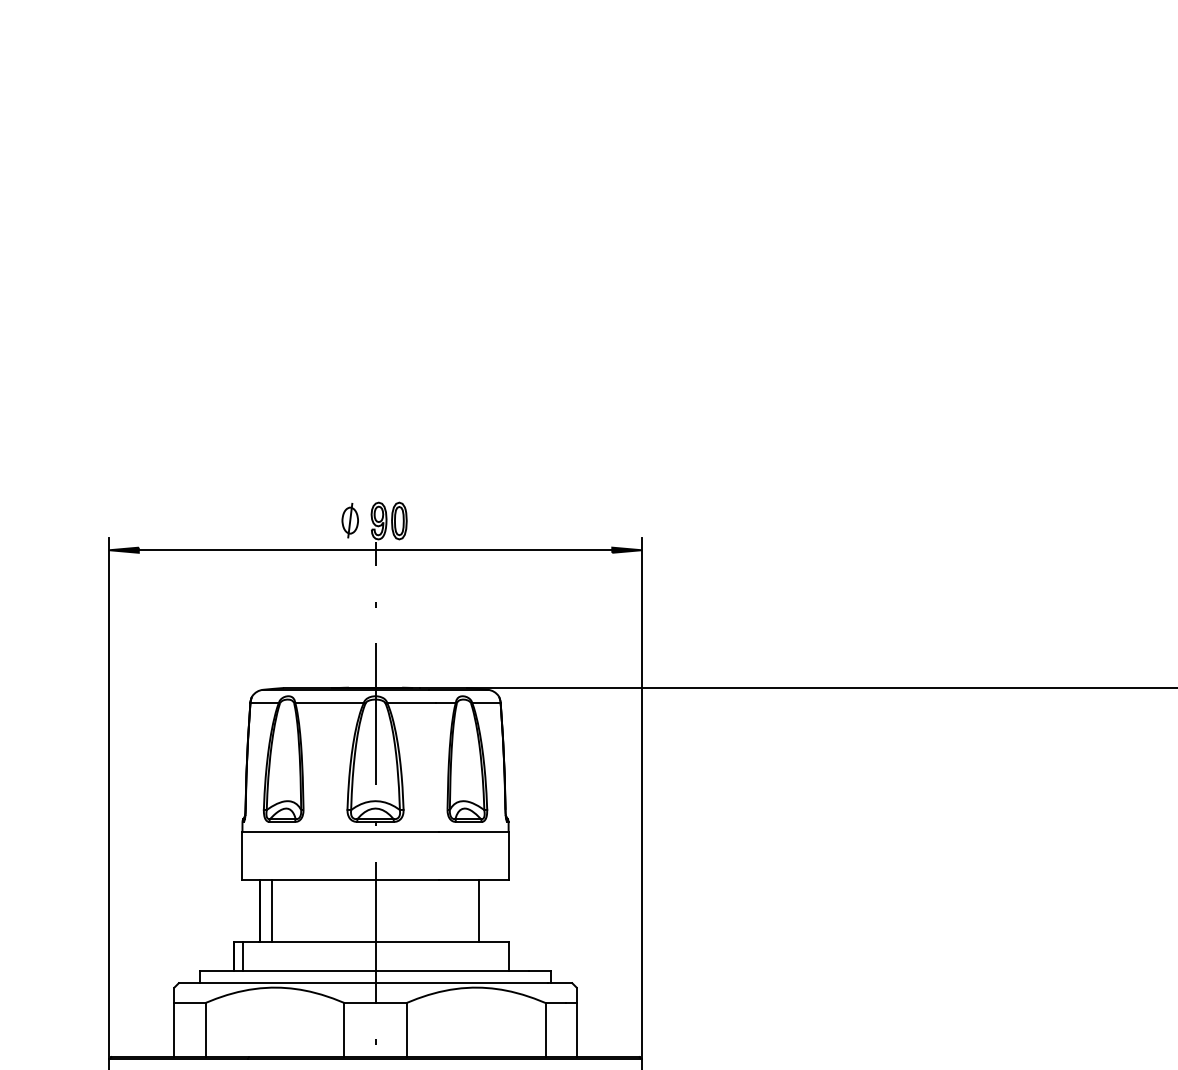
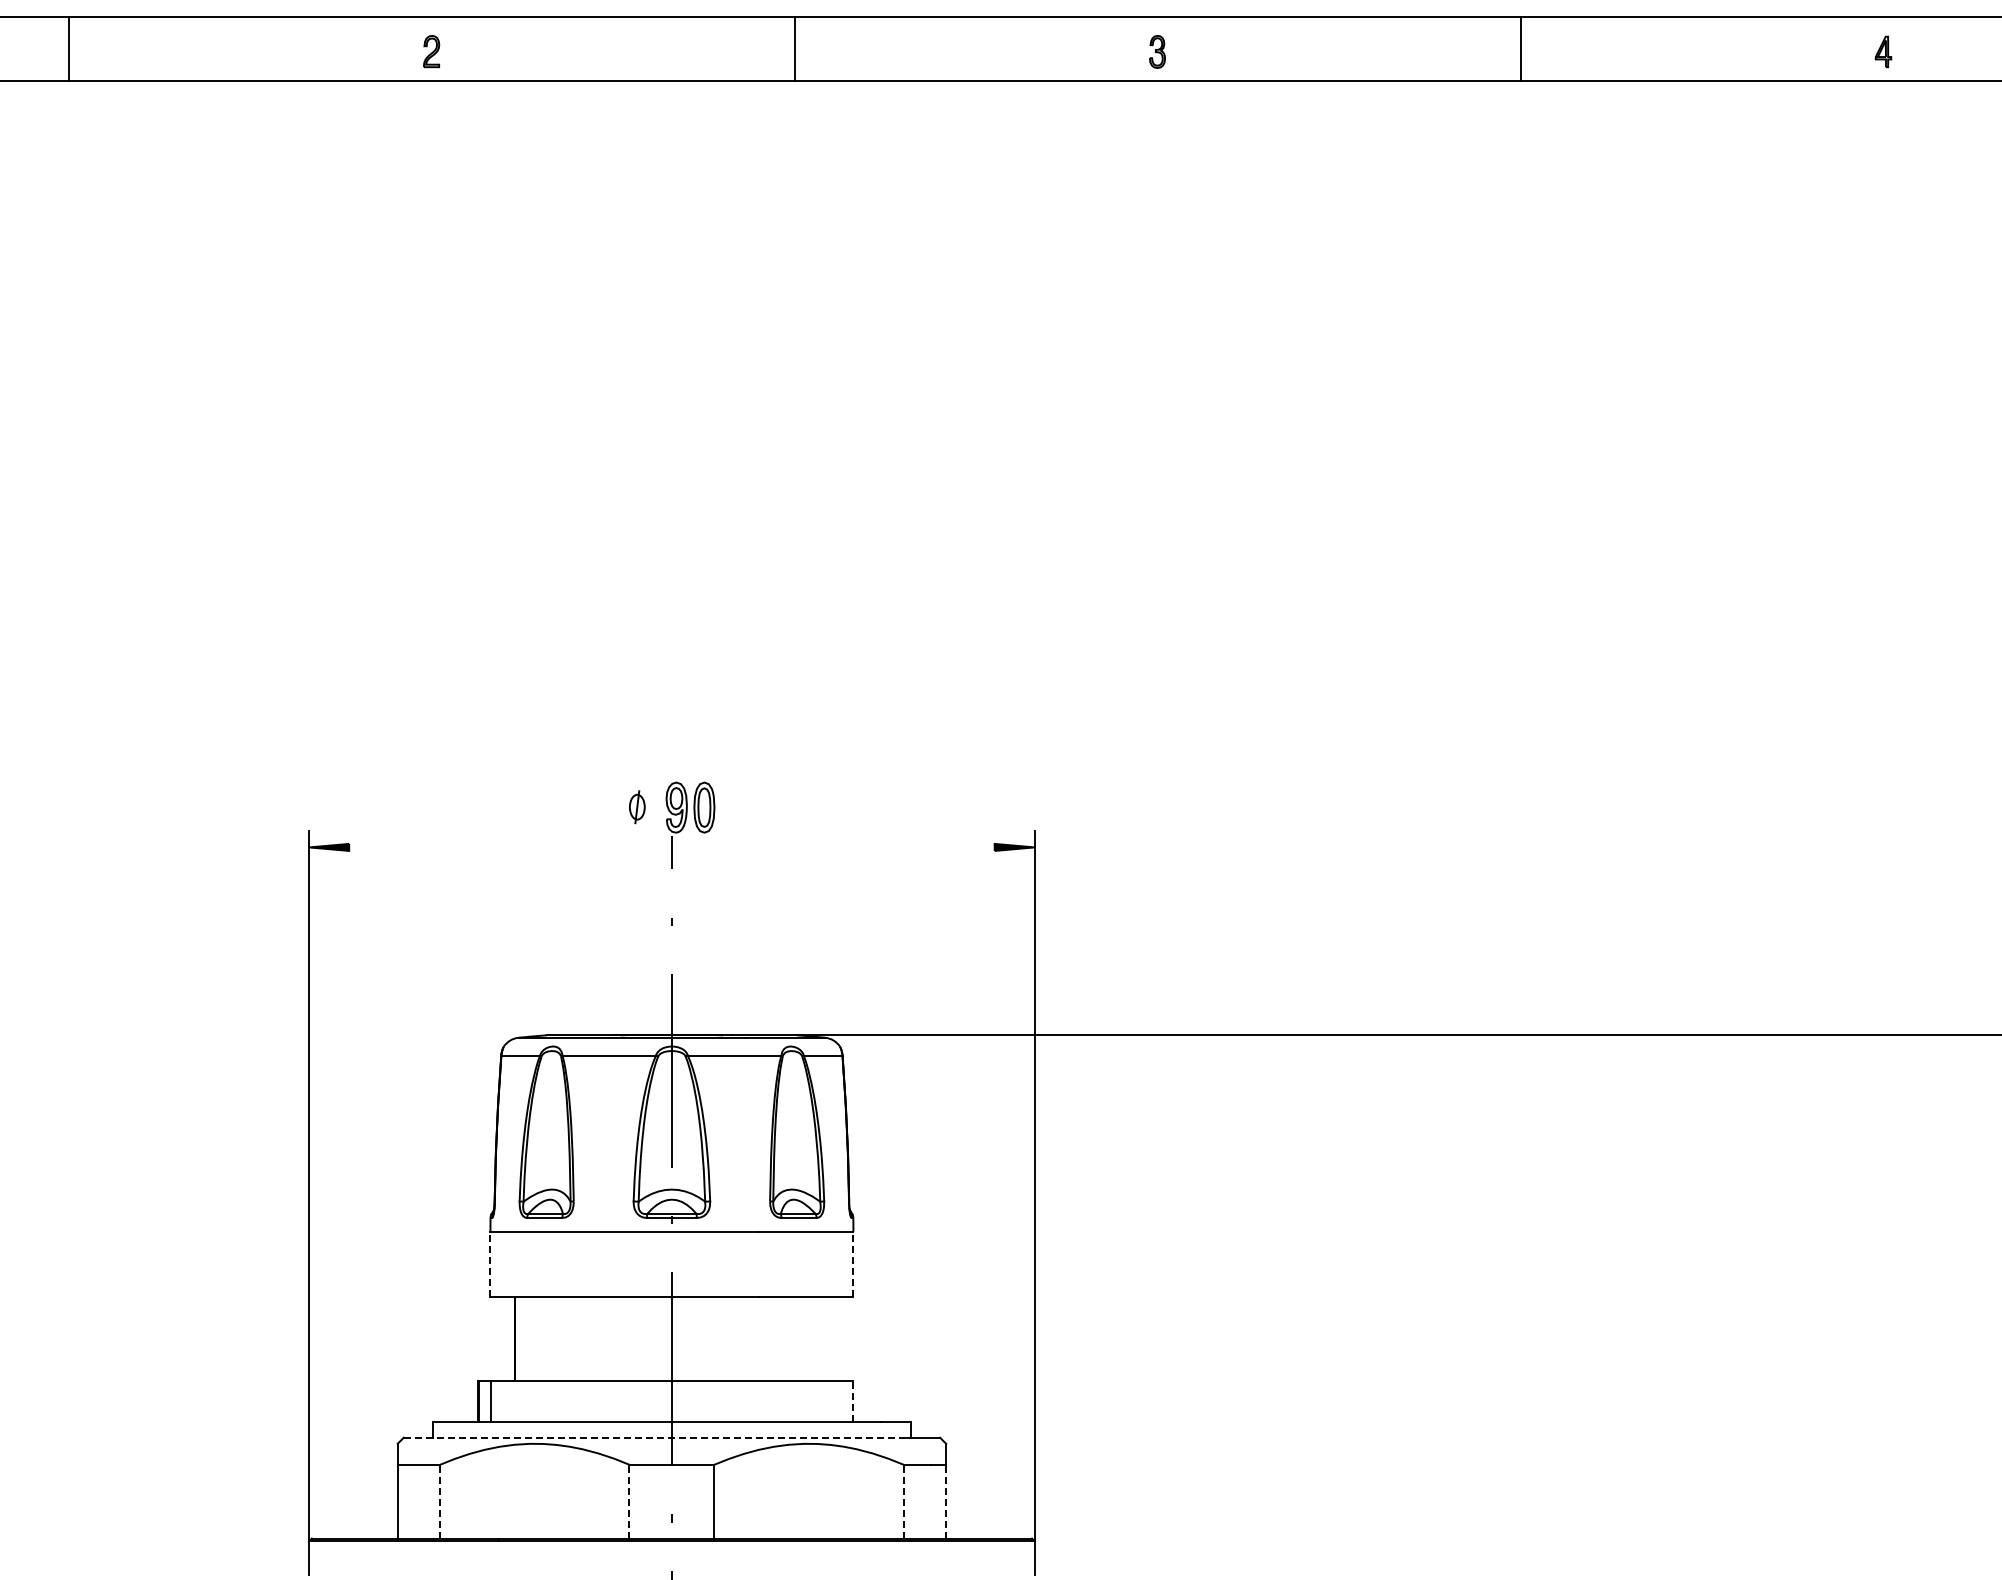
part: (349, 520) -> (636, 807), size x0.7
line: (375, 550) -> (671, 847), removed
line: (242, 855) -> (490, 1263), solid -> dashed
line: (508, 855) -> (853, 1263), solid -> dashed
line: (272, 910) -> (531, 1338), removed
line: (479, 910) -> (813, 1338), removed
line: (508, 955) -> (853, 1400), solid -> dashed
line: (363, 982) -> (655, 1437), solid -> dashed
line: (205, 1029) -> (440, 1501), solid -> dashed
line: (344, 1029) -> (629, 1501), solid -> dashed
line: (545, 1029) -> (903, 1501), solid -> dashed
line: (576, 1029) -> (946, 1501), solid -> dashed

